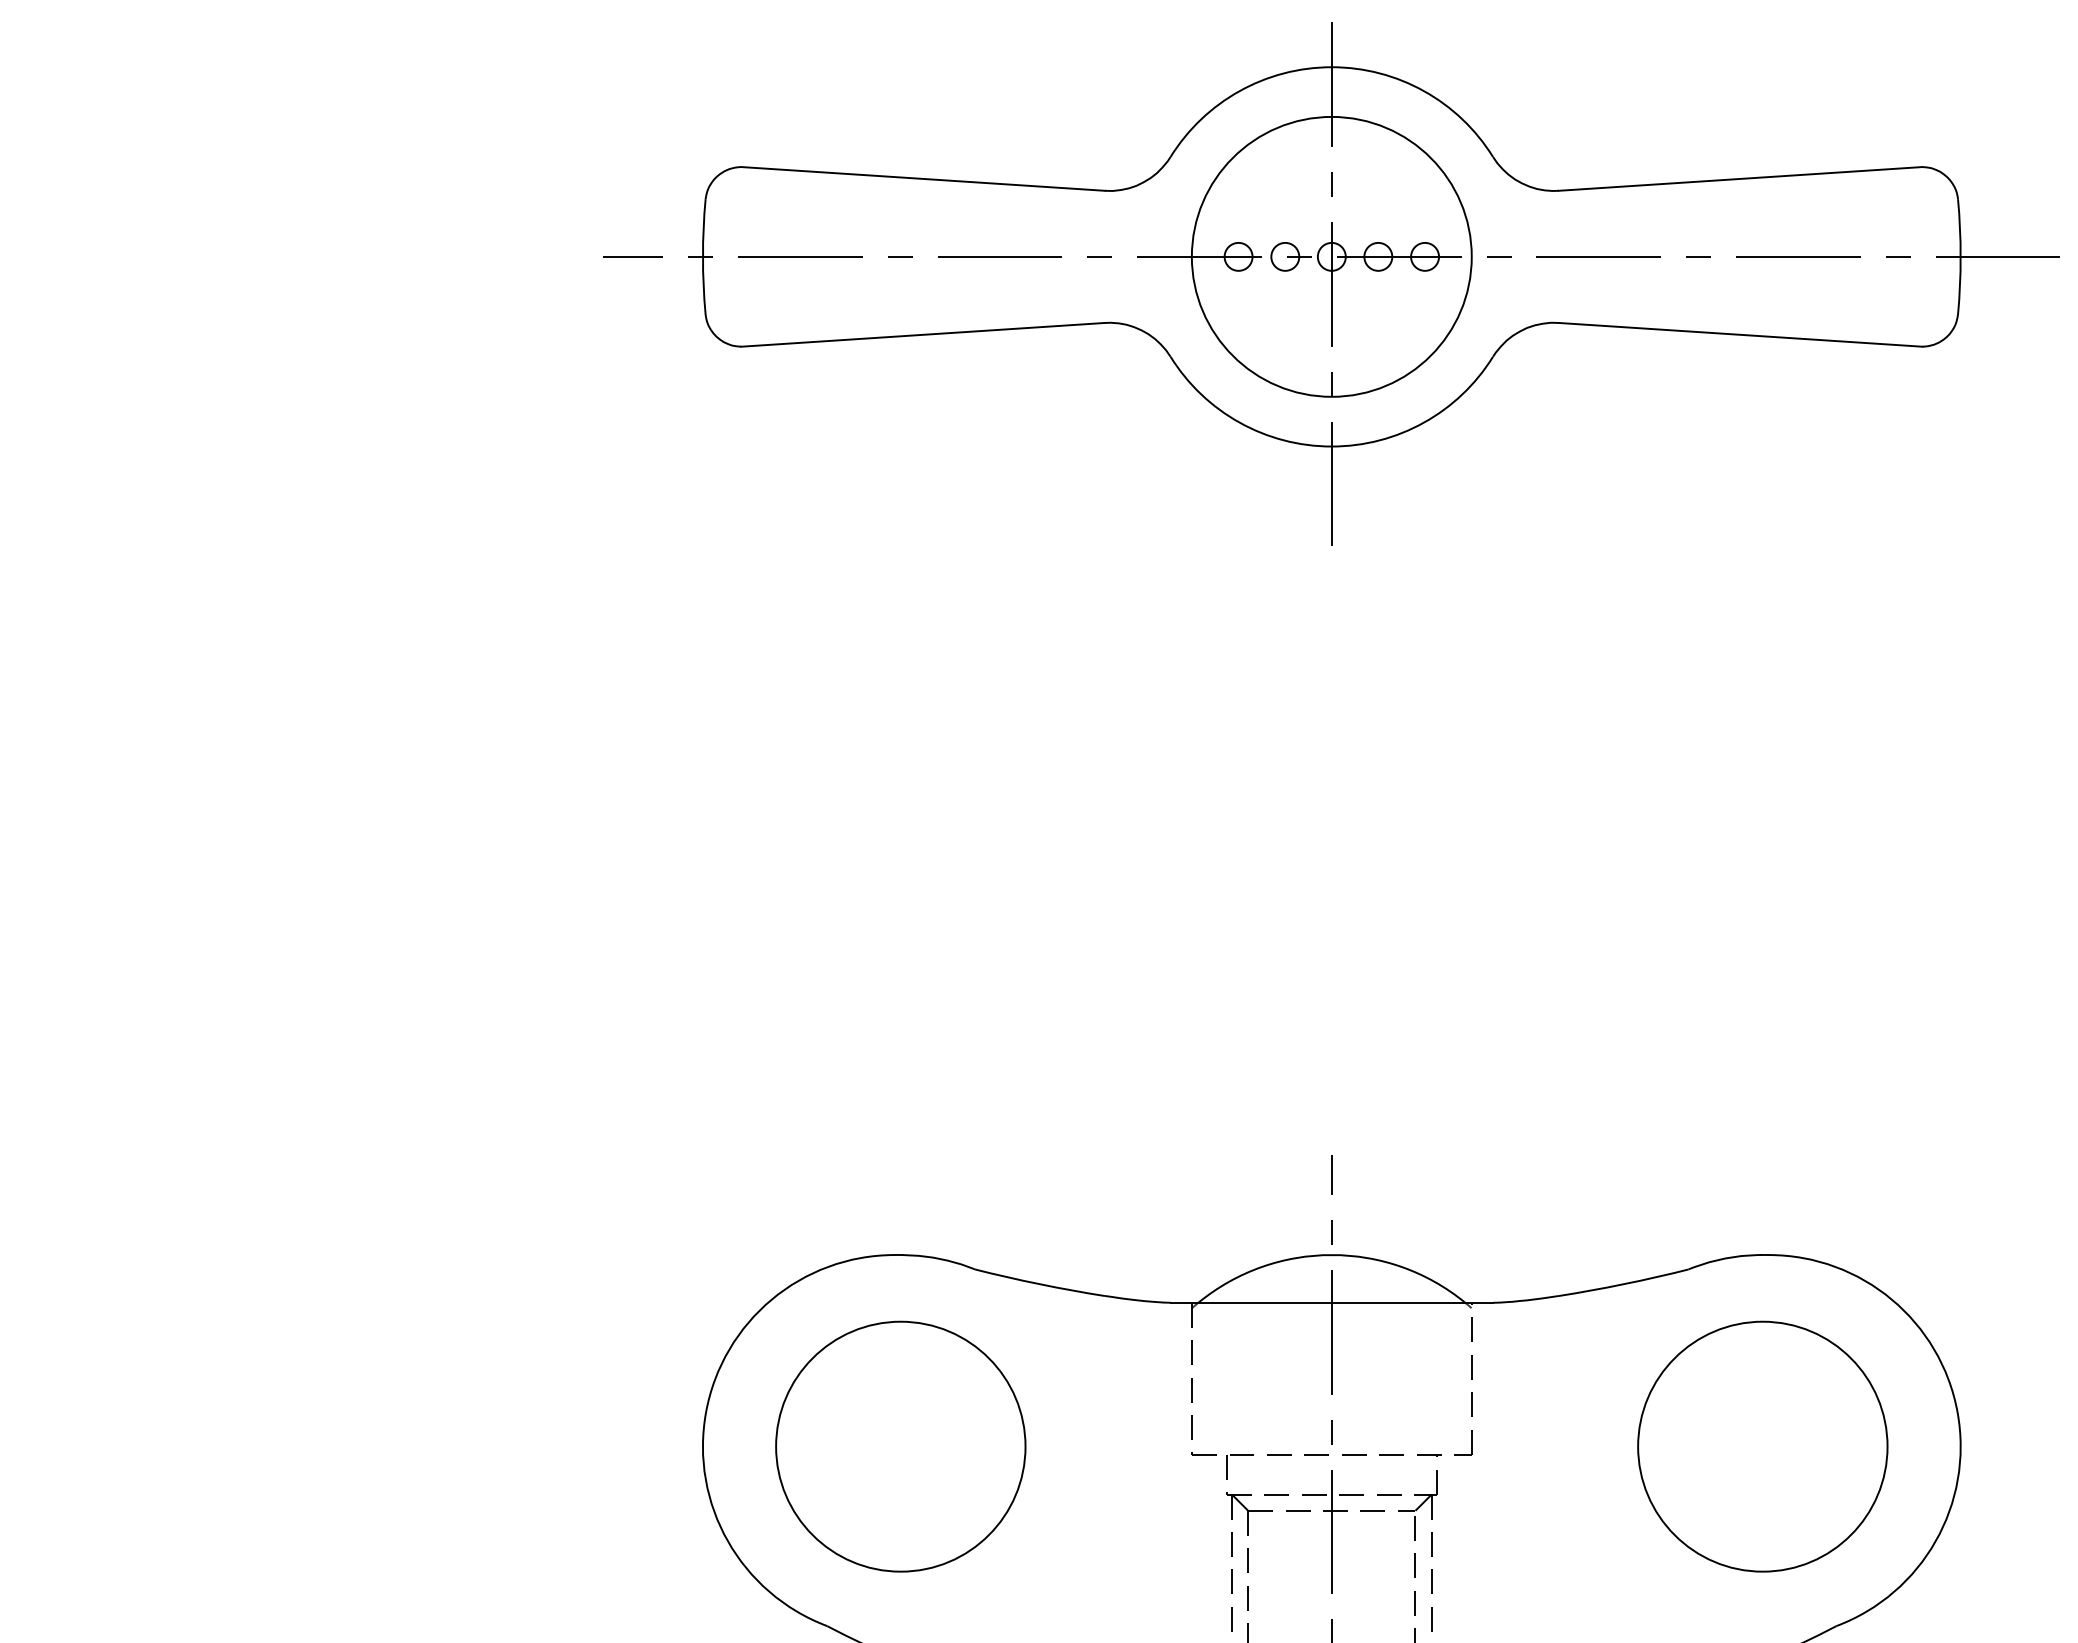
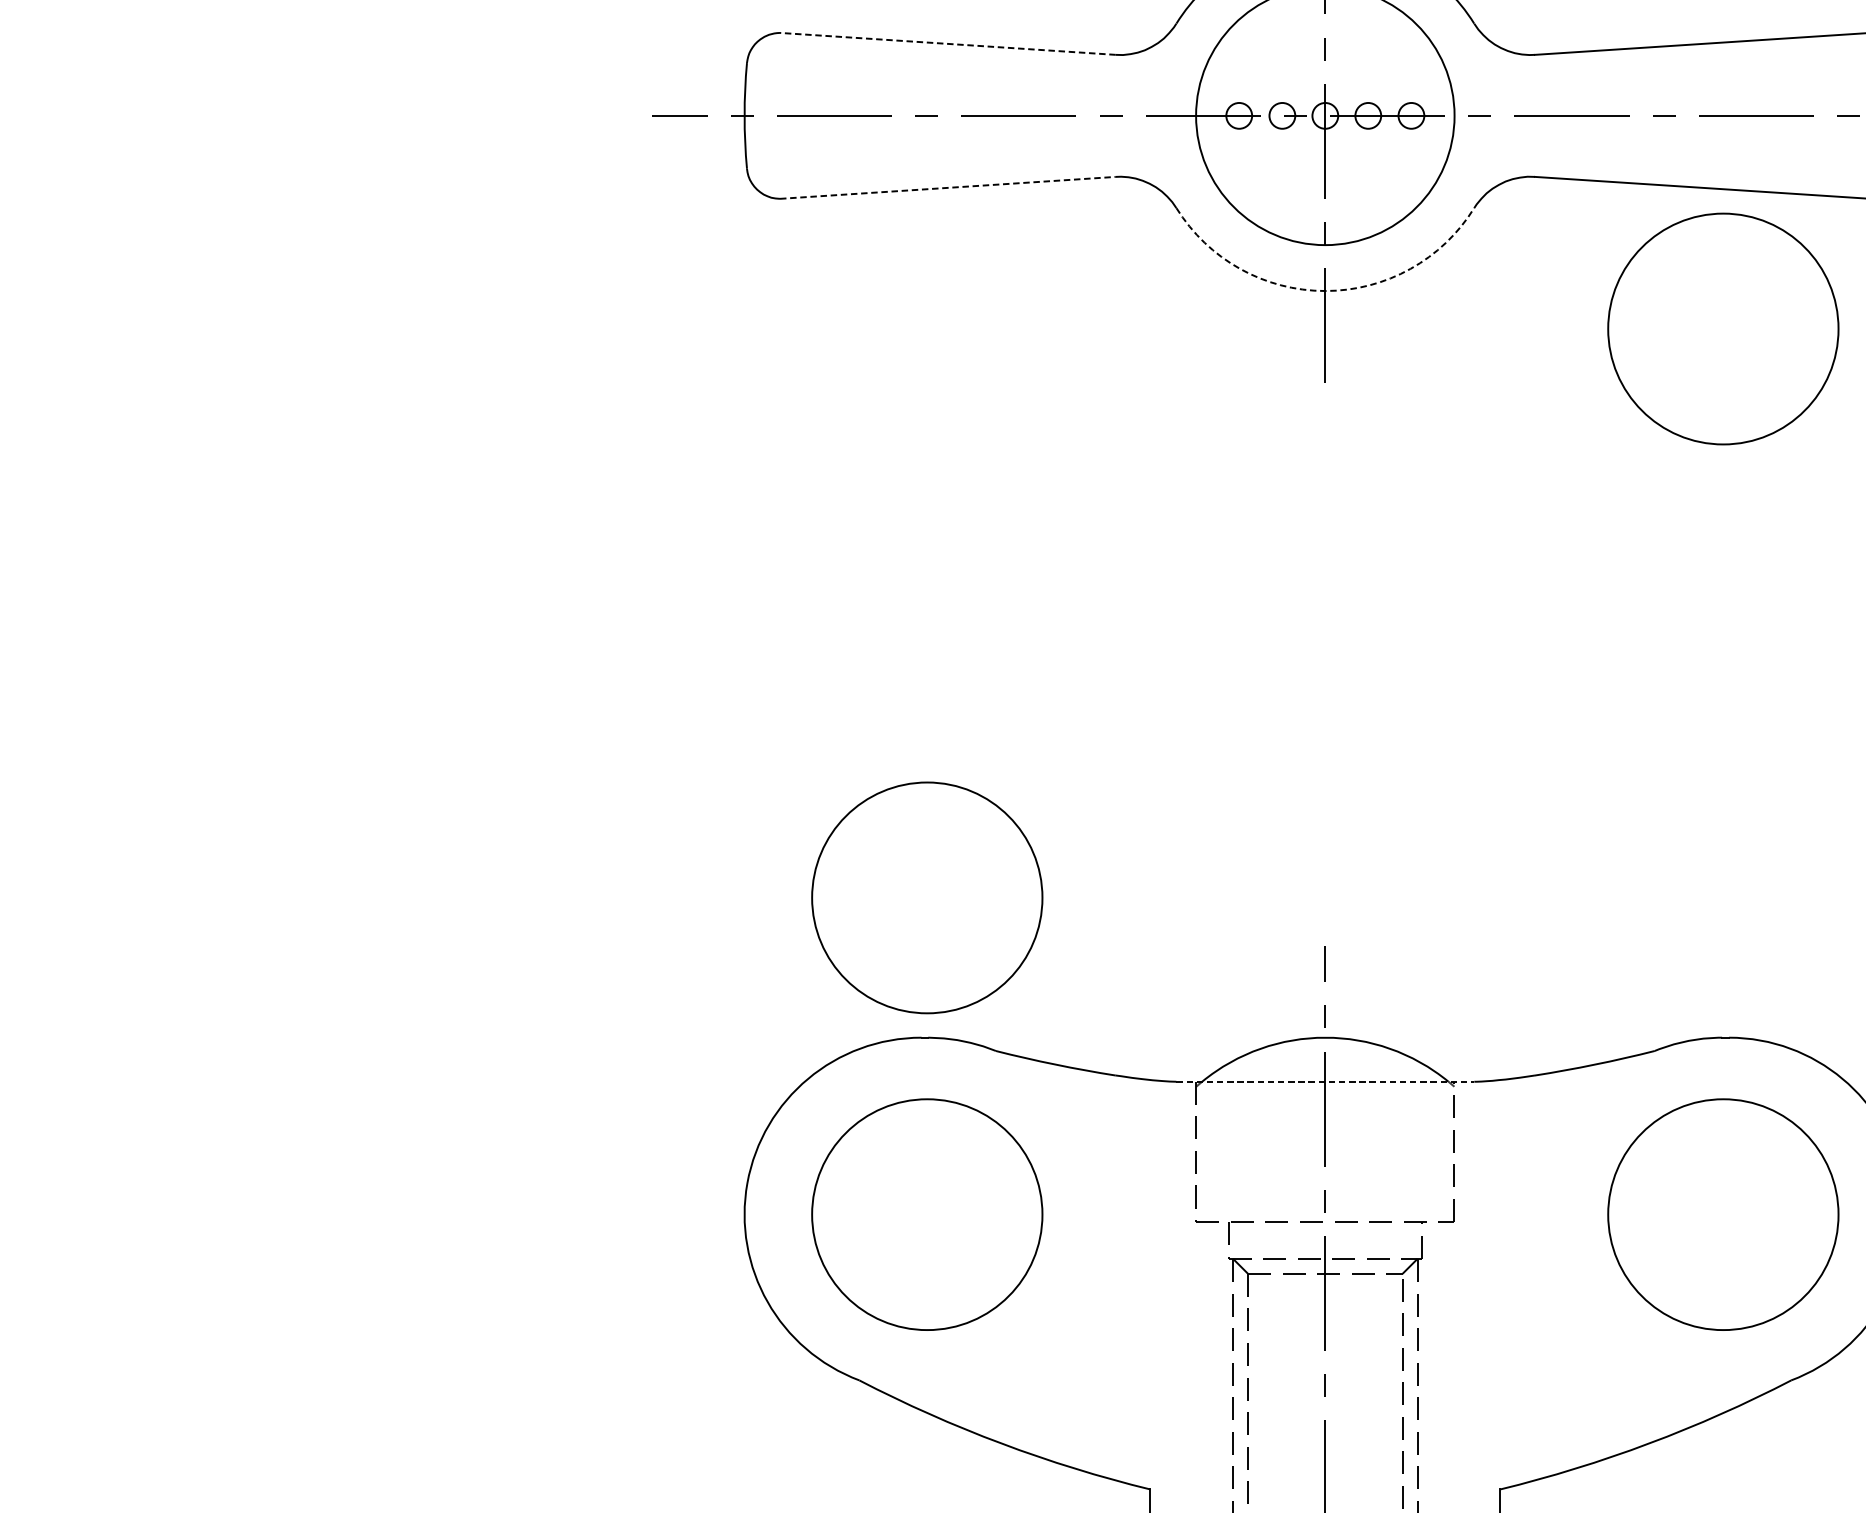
line: (922, 178) -> (947, 43), solid -> dashed
line: (923, 334) -> (948, 187), solid -> dashed
arc: (1331, 446) -> (1325, 291), solid -> dashed
part: (1762, 487) -> (1723, 328), added
part: (900, 1103) -> (927, 897), added
line: (1332, 1302) -> (1325, 1081), solid -> dashed

